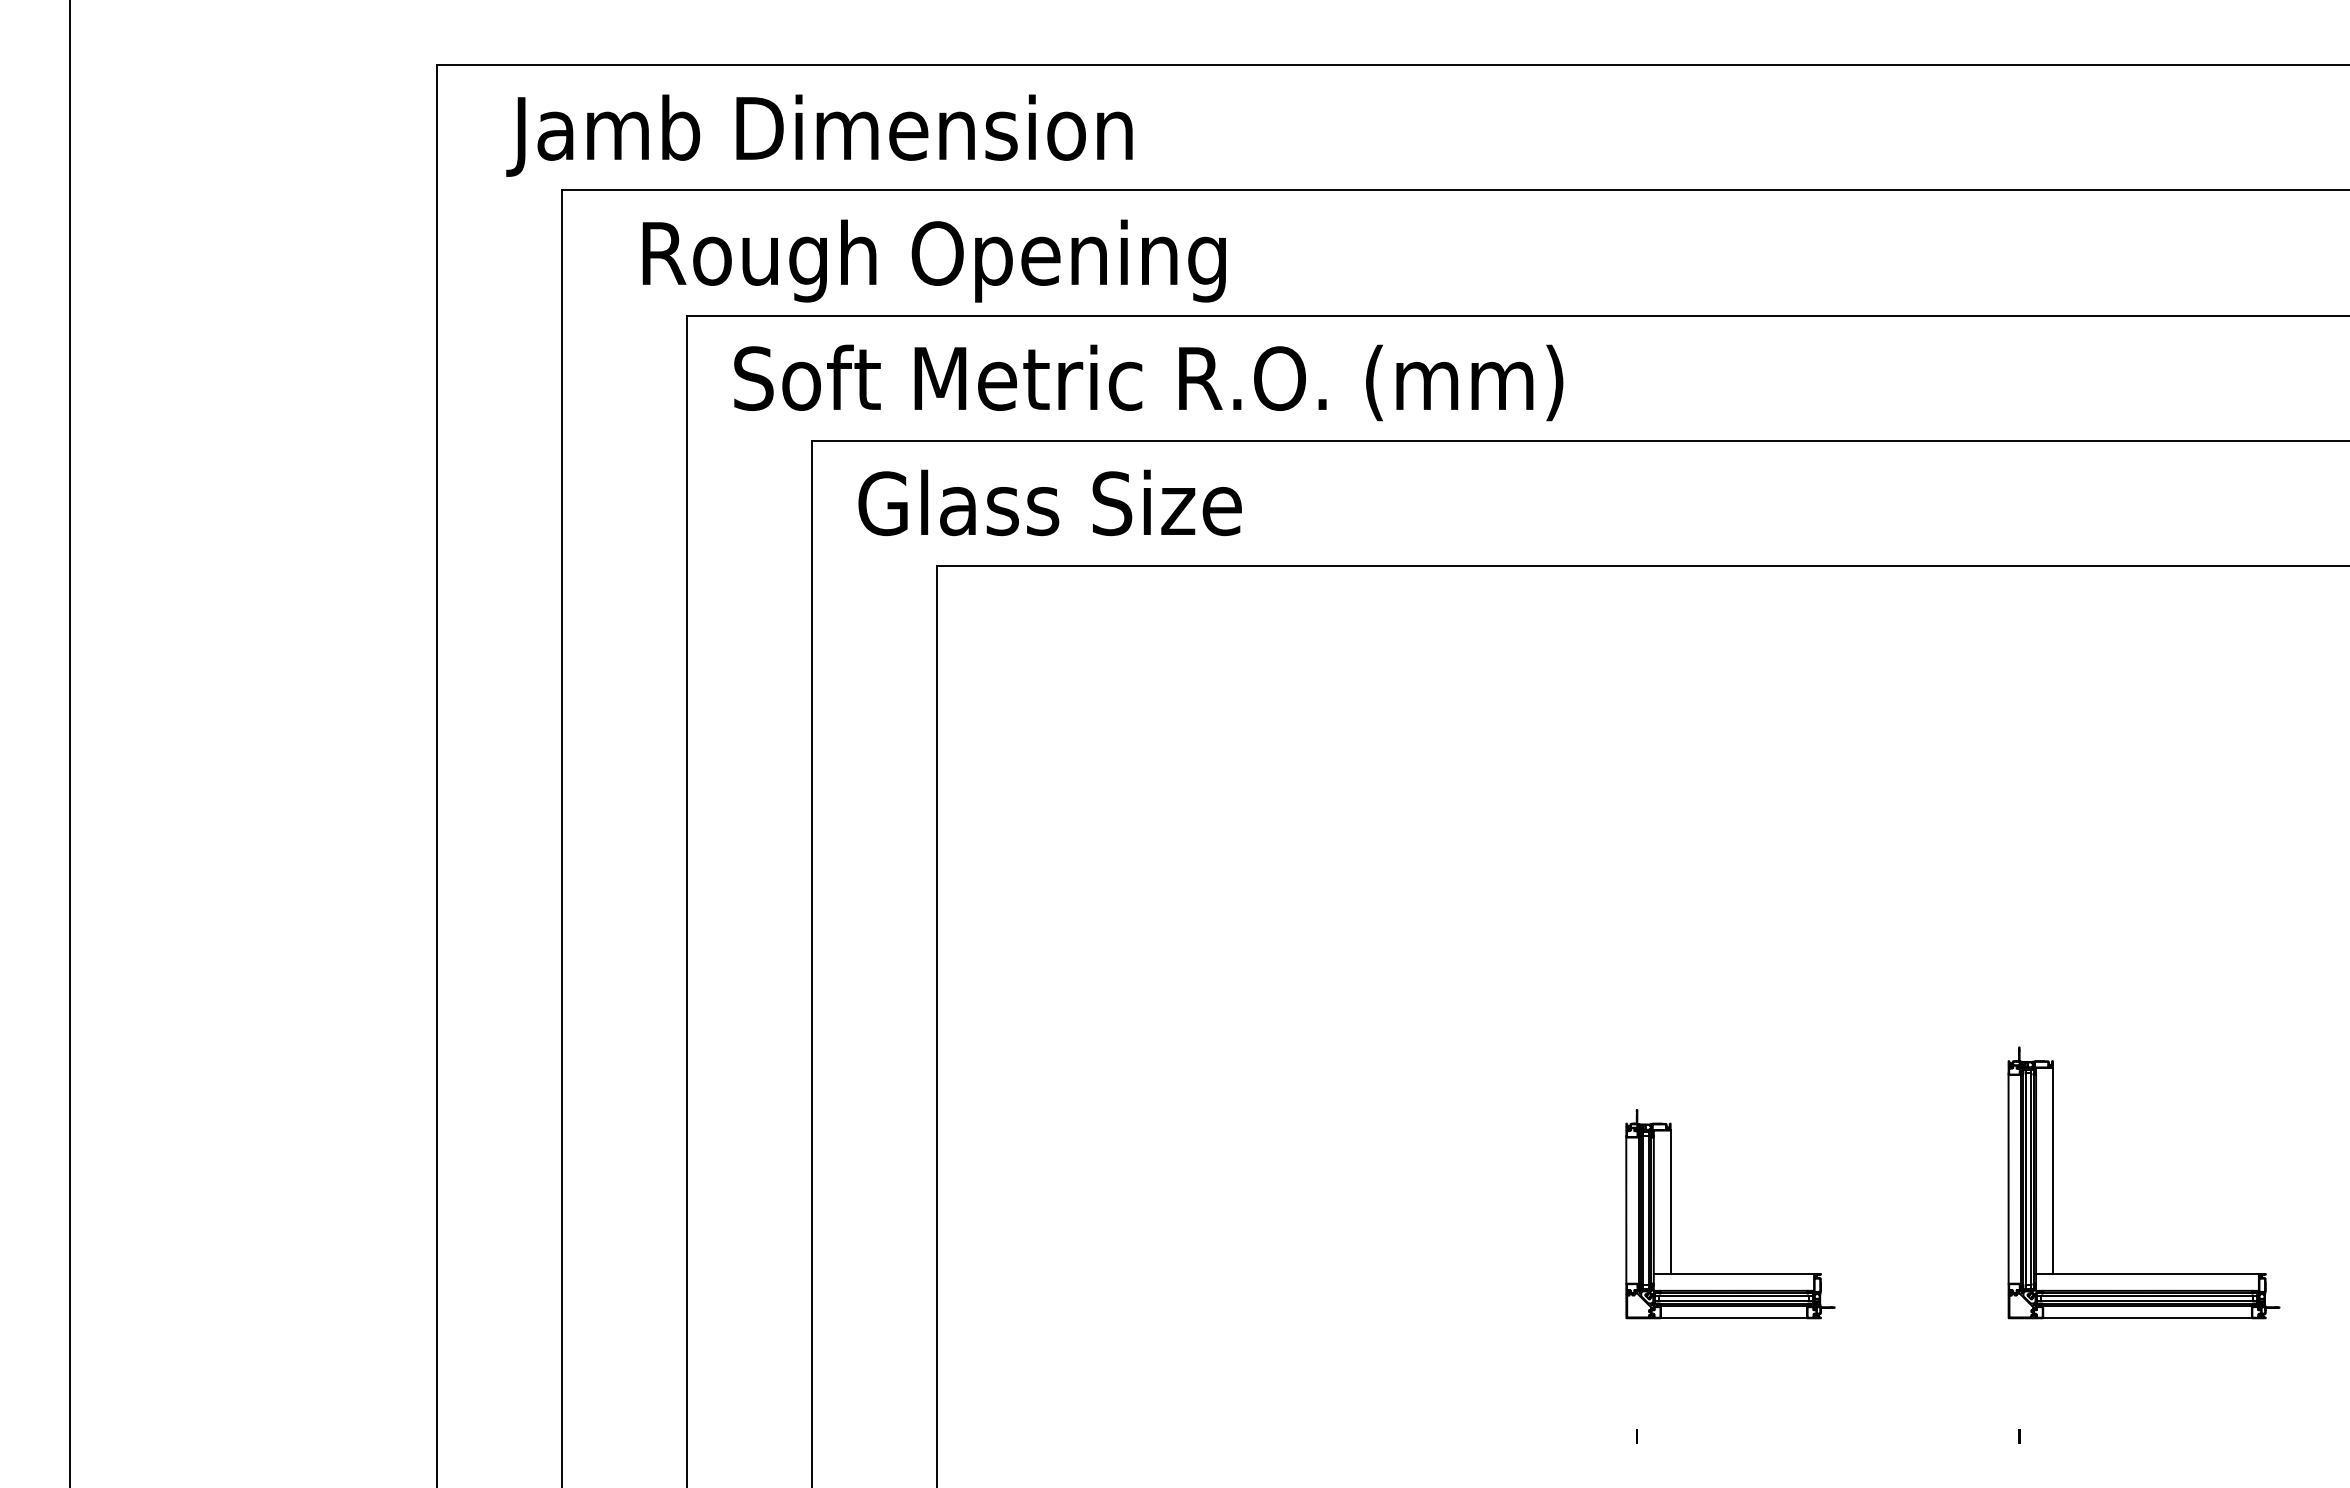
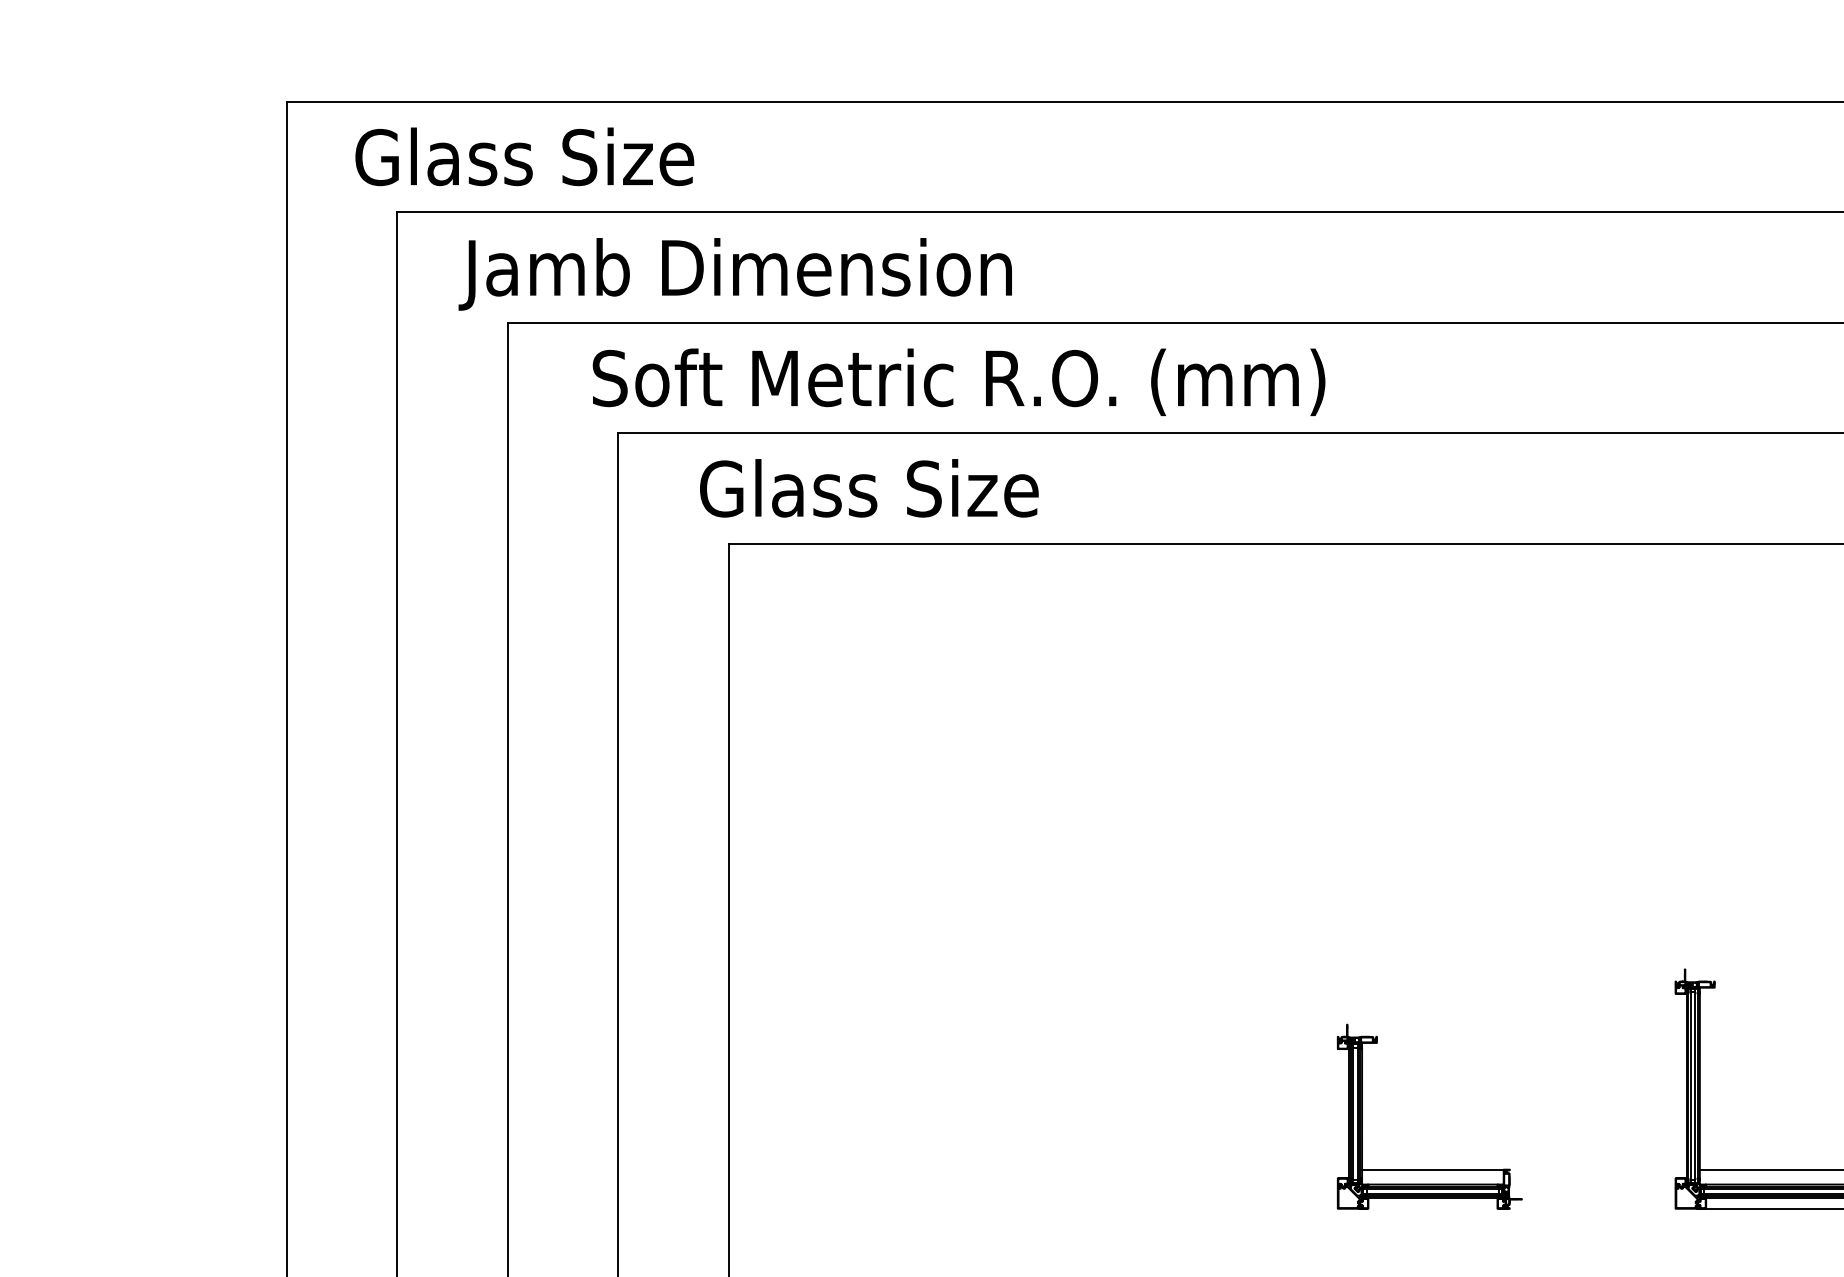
text: (819, 135) -> (624, 163), Jamb Dimension -> Glass Size
text: (944, 260) -> (735, 274), Rough Opening -> Jamb Dimension
text: (1148, 382) -> (958, 381), moved
text: (1049, 502) -> (868, 487), moved
line: (2052, 1170) -> (1714, 1078), removed
line: (2008, 1178) -> (1675, 1085), removed
line: (1670, 1202) -> (1376, 1106), removed
line: (1626, 1209) -> (1337, 1112), removed
line: (1733, 1318) -> (1432, 1208), removed

